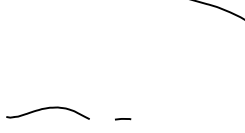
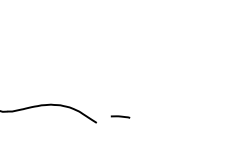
line: (123, 119) -> (120, 117), moved

